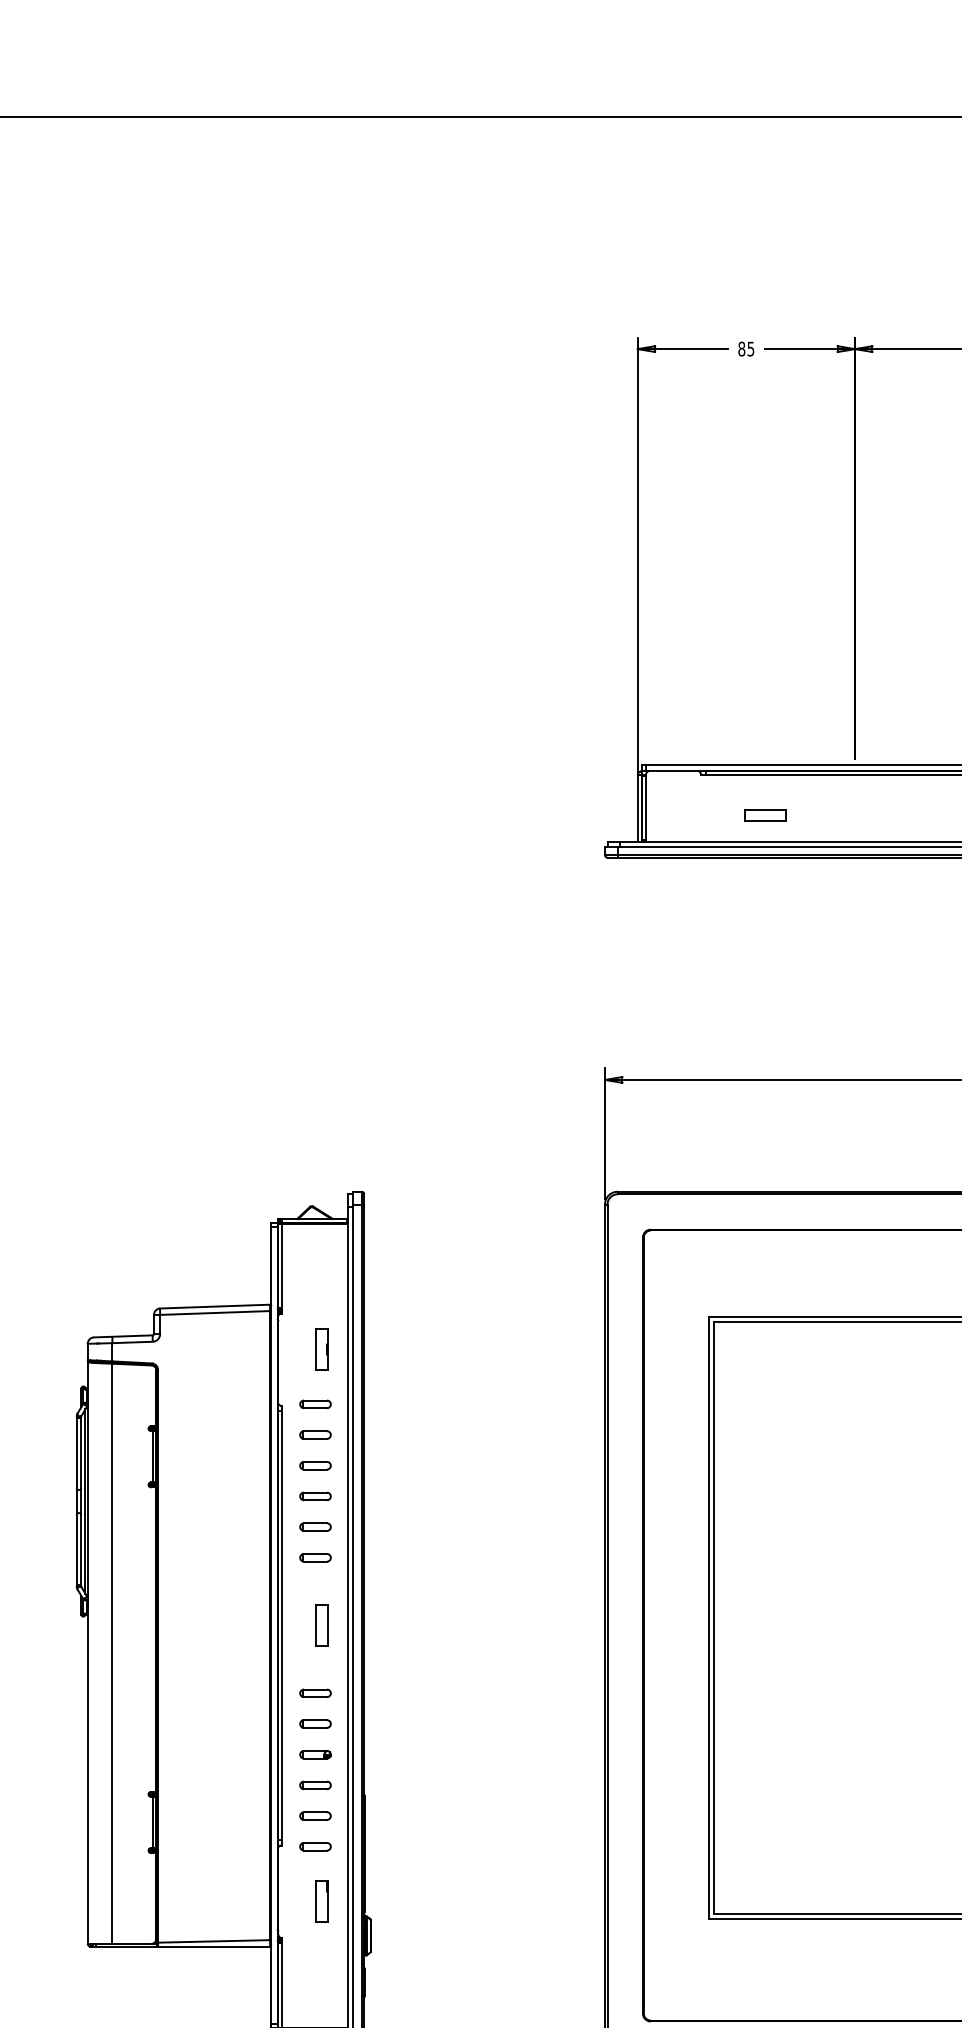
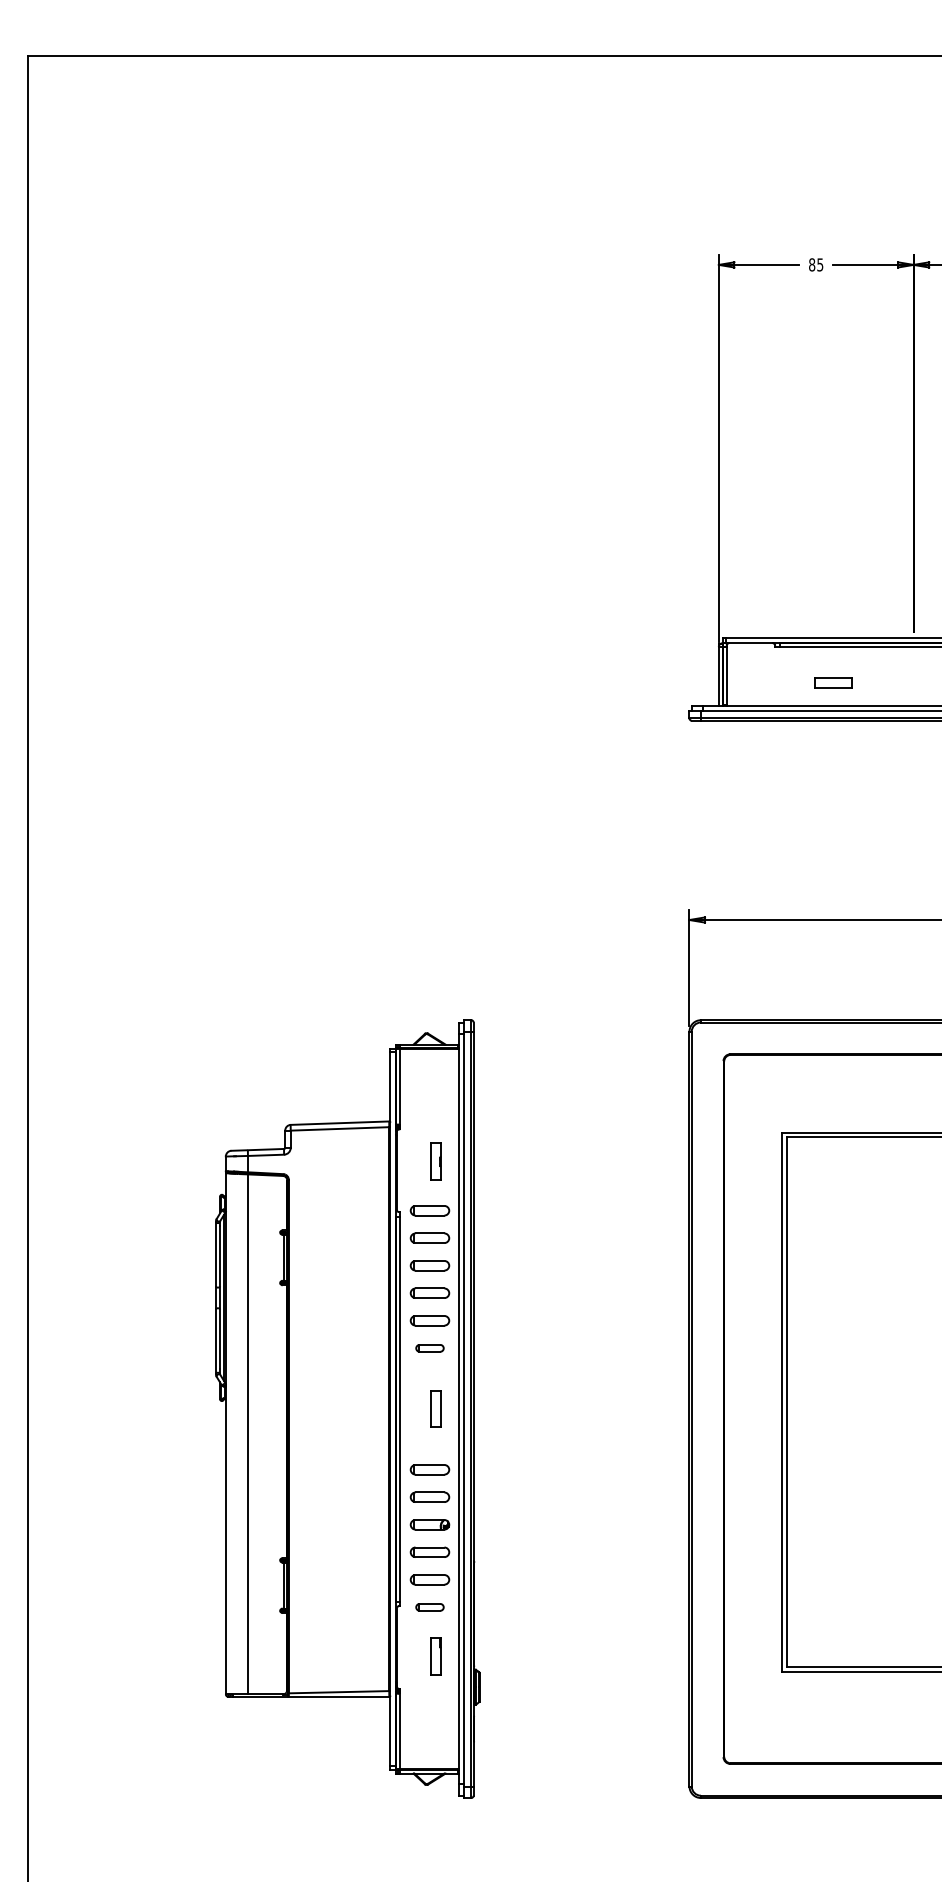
part: (314, 1404) -> (429, 1210), size x1.4
part: (314, 1435) -> (429, 1238), size x1.4
part: (314, 1465) -> (429, 1265), size x1.4
part: (314, 1496) -> (429, 1293), size x1.4
part: (314, 1526) -> (429, 1320), size x1.4
part: (314, 1692) -> (429, 1469), size x1.4
part: (314, 1724) -> (429, 1497), size x1.4
part: (314, 1754) -> (429, 1524), size x1.4
part: (314, 1785) -> (429, 1552), size x1.4
part: (314, 1815) -> (429, 1579), size x1.4

